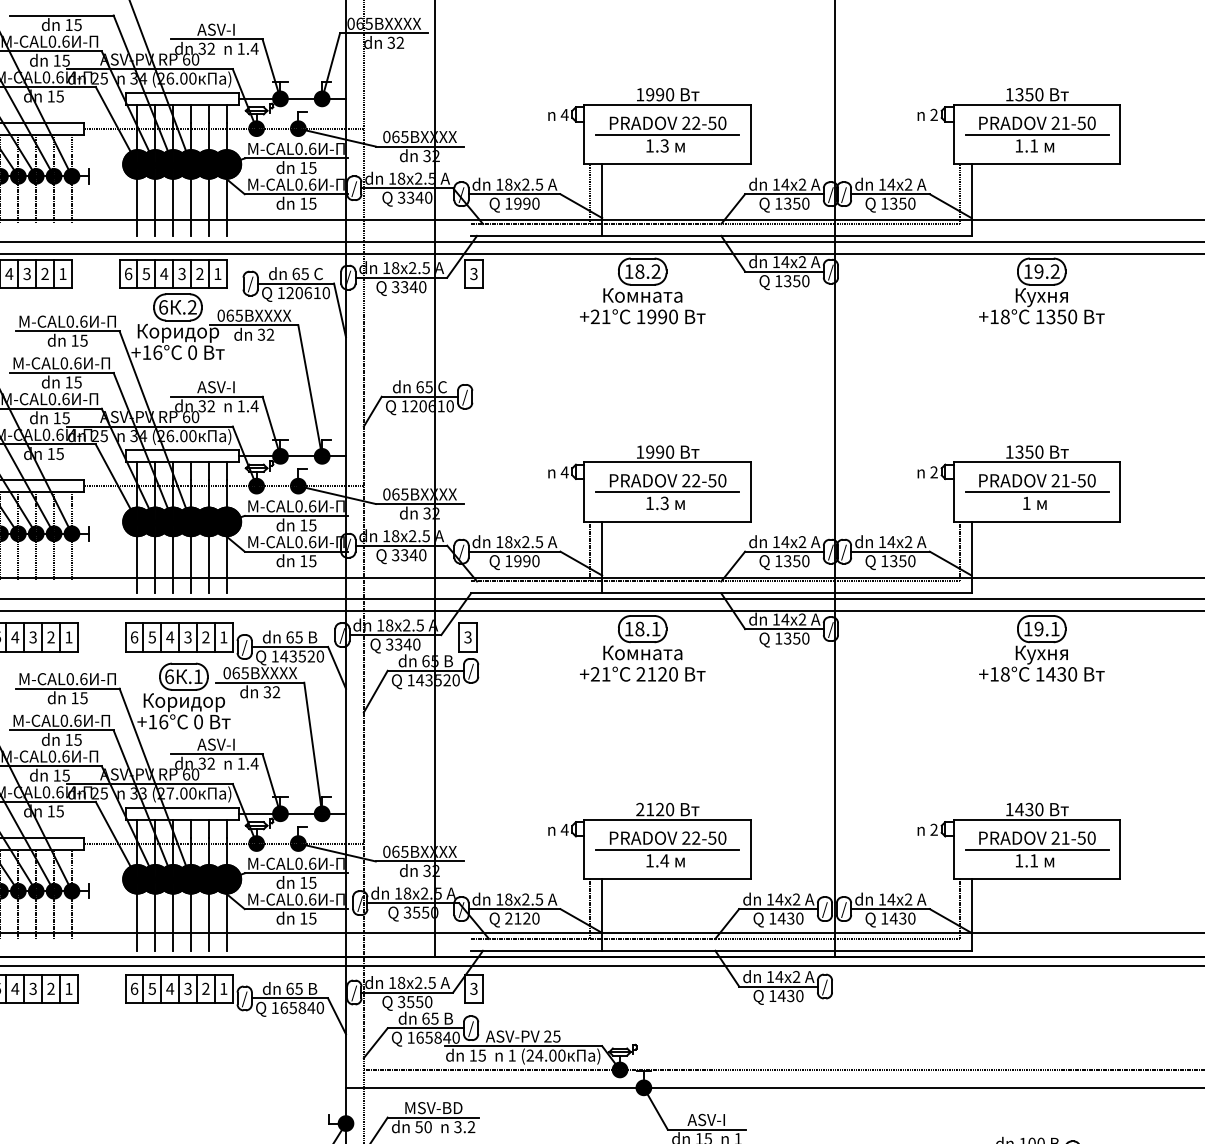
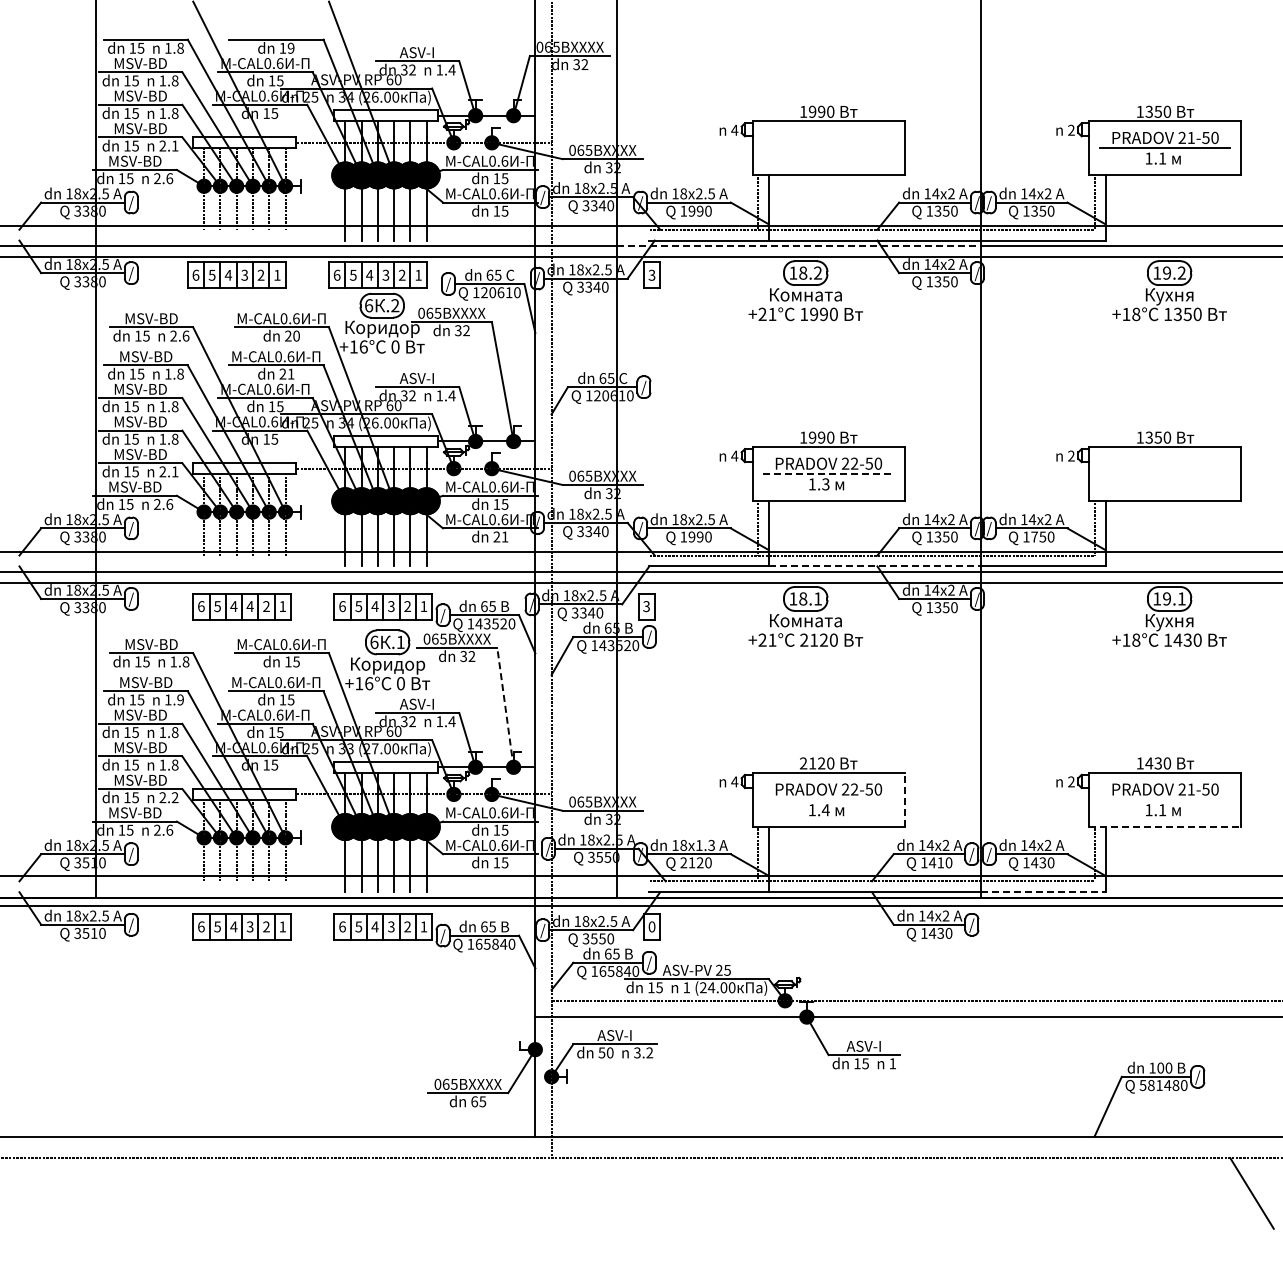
text: (77, 24) -> (290, 47), 15 -> 19
part: (667, 133) -> (828, 147), removed
line: (634, 242) -> (798, 246), solid -> dashed
text: (79, 340) -> (292, 335), 15 -> 20
text: (72, 381) -> (286, 373), 15 -> 21
part: (1036, 491) -> (1164, 473), removed
line: (668, 492) -> (829, 474), solid -> dashed
text: (307, 560) -> (500, 536), 15 -> 21
text: (893, 560) -> (1034, 536), 1350 -> 1750
line: (718, 593) -> (874, 566), solid -> dashed
text: (32, 637) -> (249, 606), 3 -> 4
line: (313, 748) -> (505, 707), solid -> dashed
line: (667, 849) -> (828, 799), removed
line: (751, 849) -> (904, 799), solid -> dashed
line: (1037, 849) -> (1165, 799), removed
line: (1037, 879) -> (1165, 827), solid -> dashed
text: (532, 898) -> (705, 844), 18x2.5 -> 18x1.3
text: (790, 918) -> (940, 862), 1430 -> 1410
line: (903, 951) -> (1043, 892), solid -> dashed
text: (473, 988) -> (651, 926), 3 -> 0
text: (433, 1108) -> (615, 1035), MSV-BD -> ASV-I

